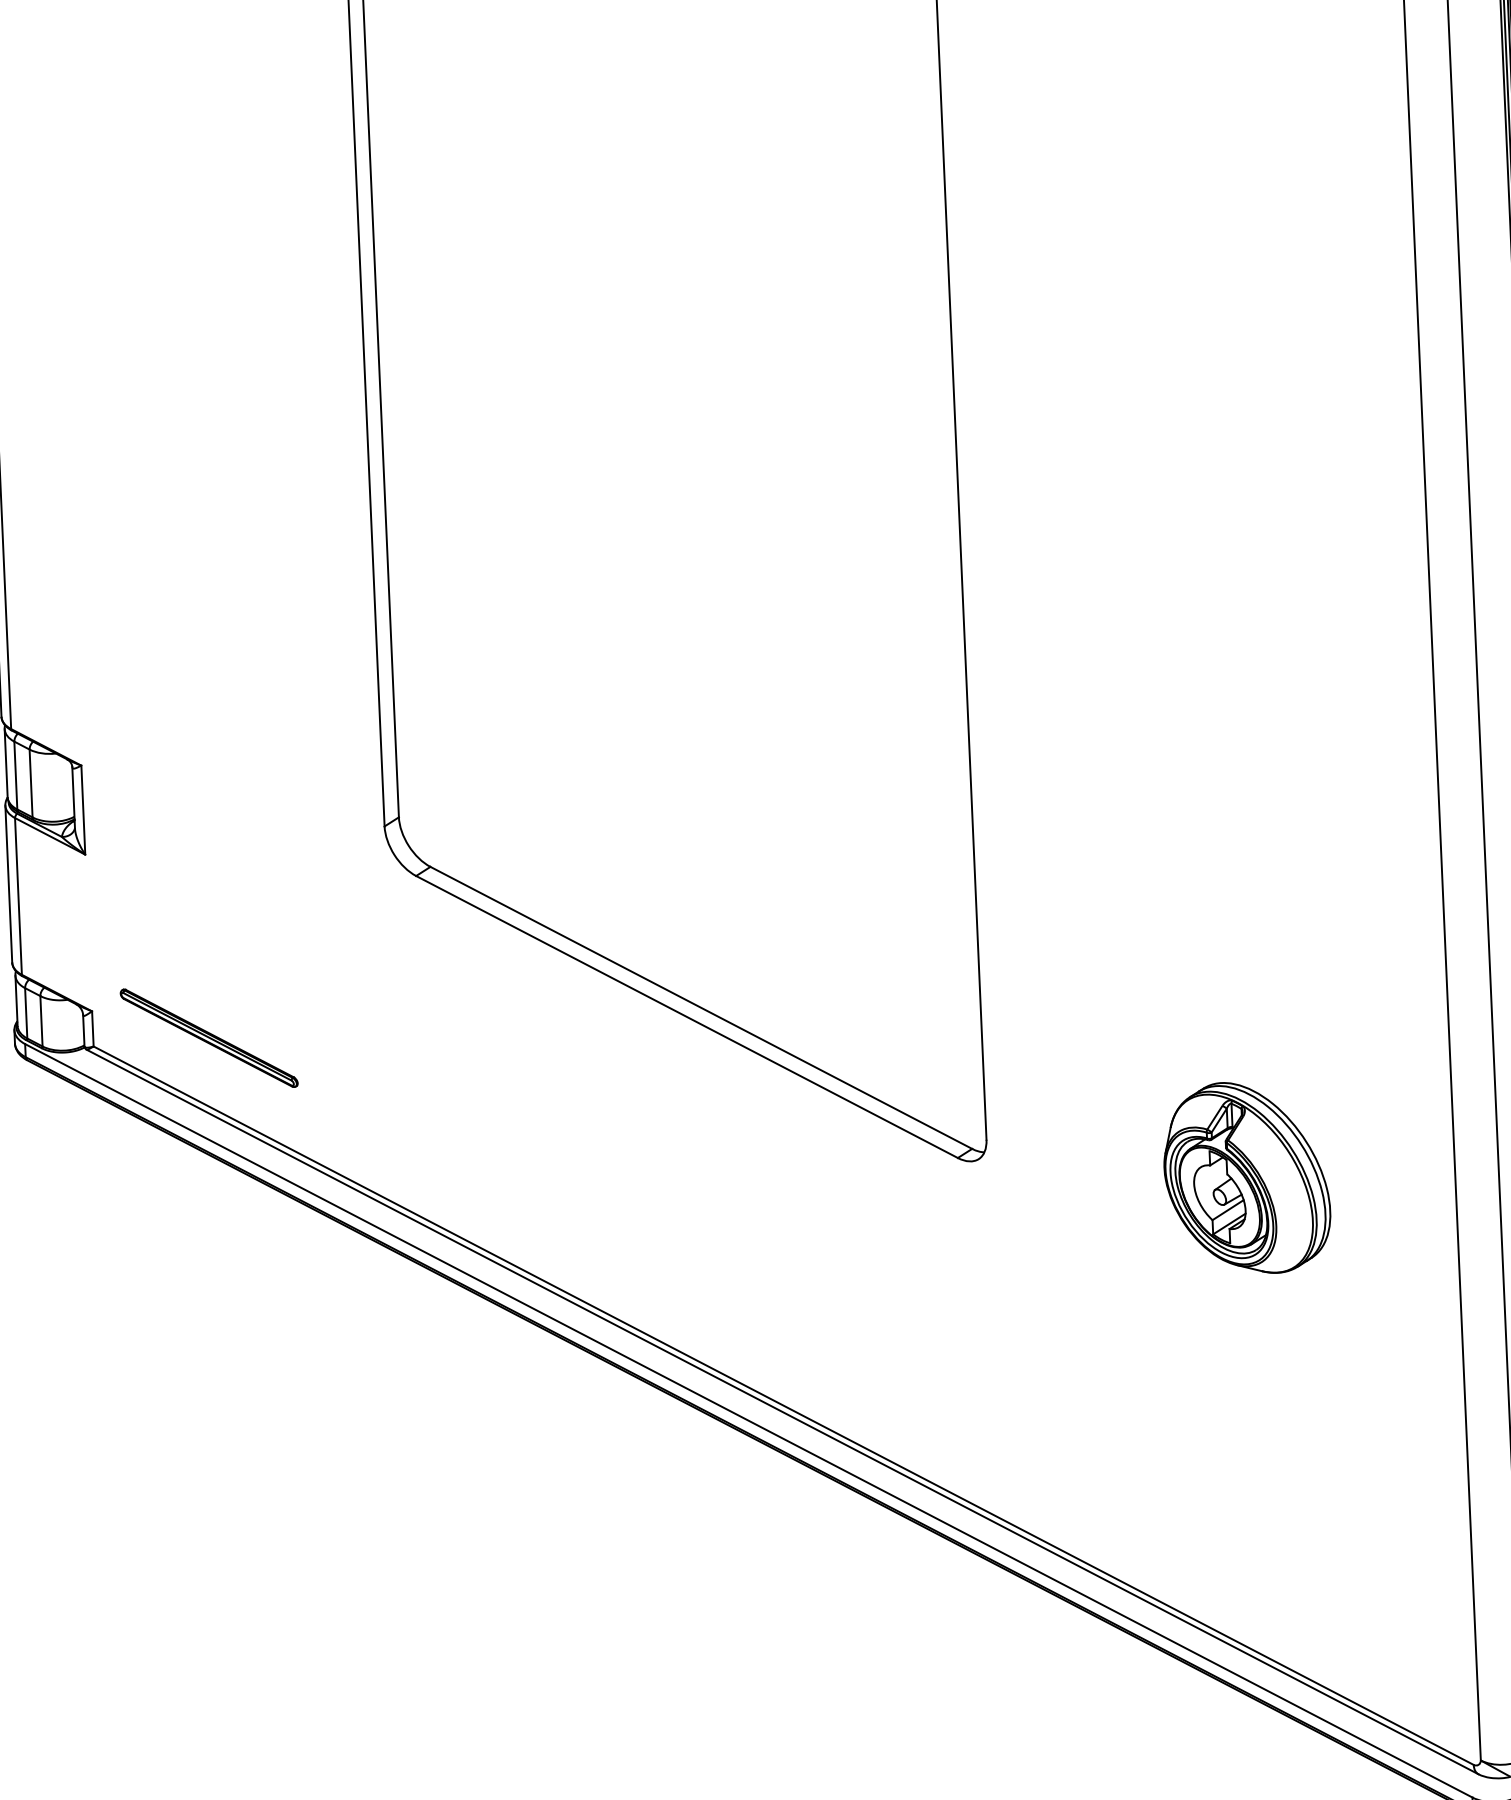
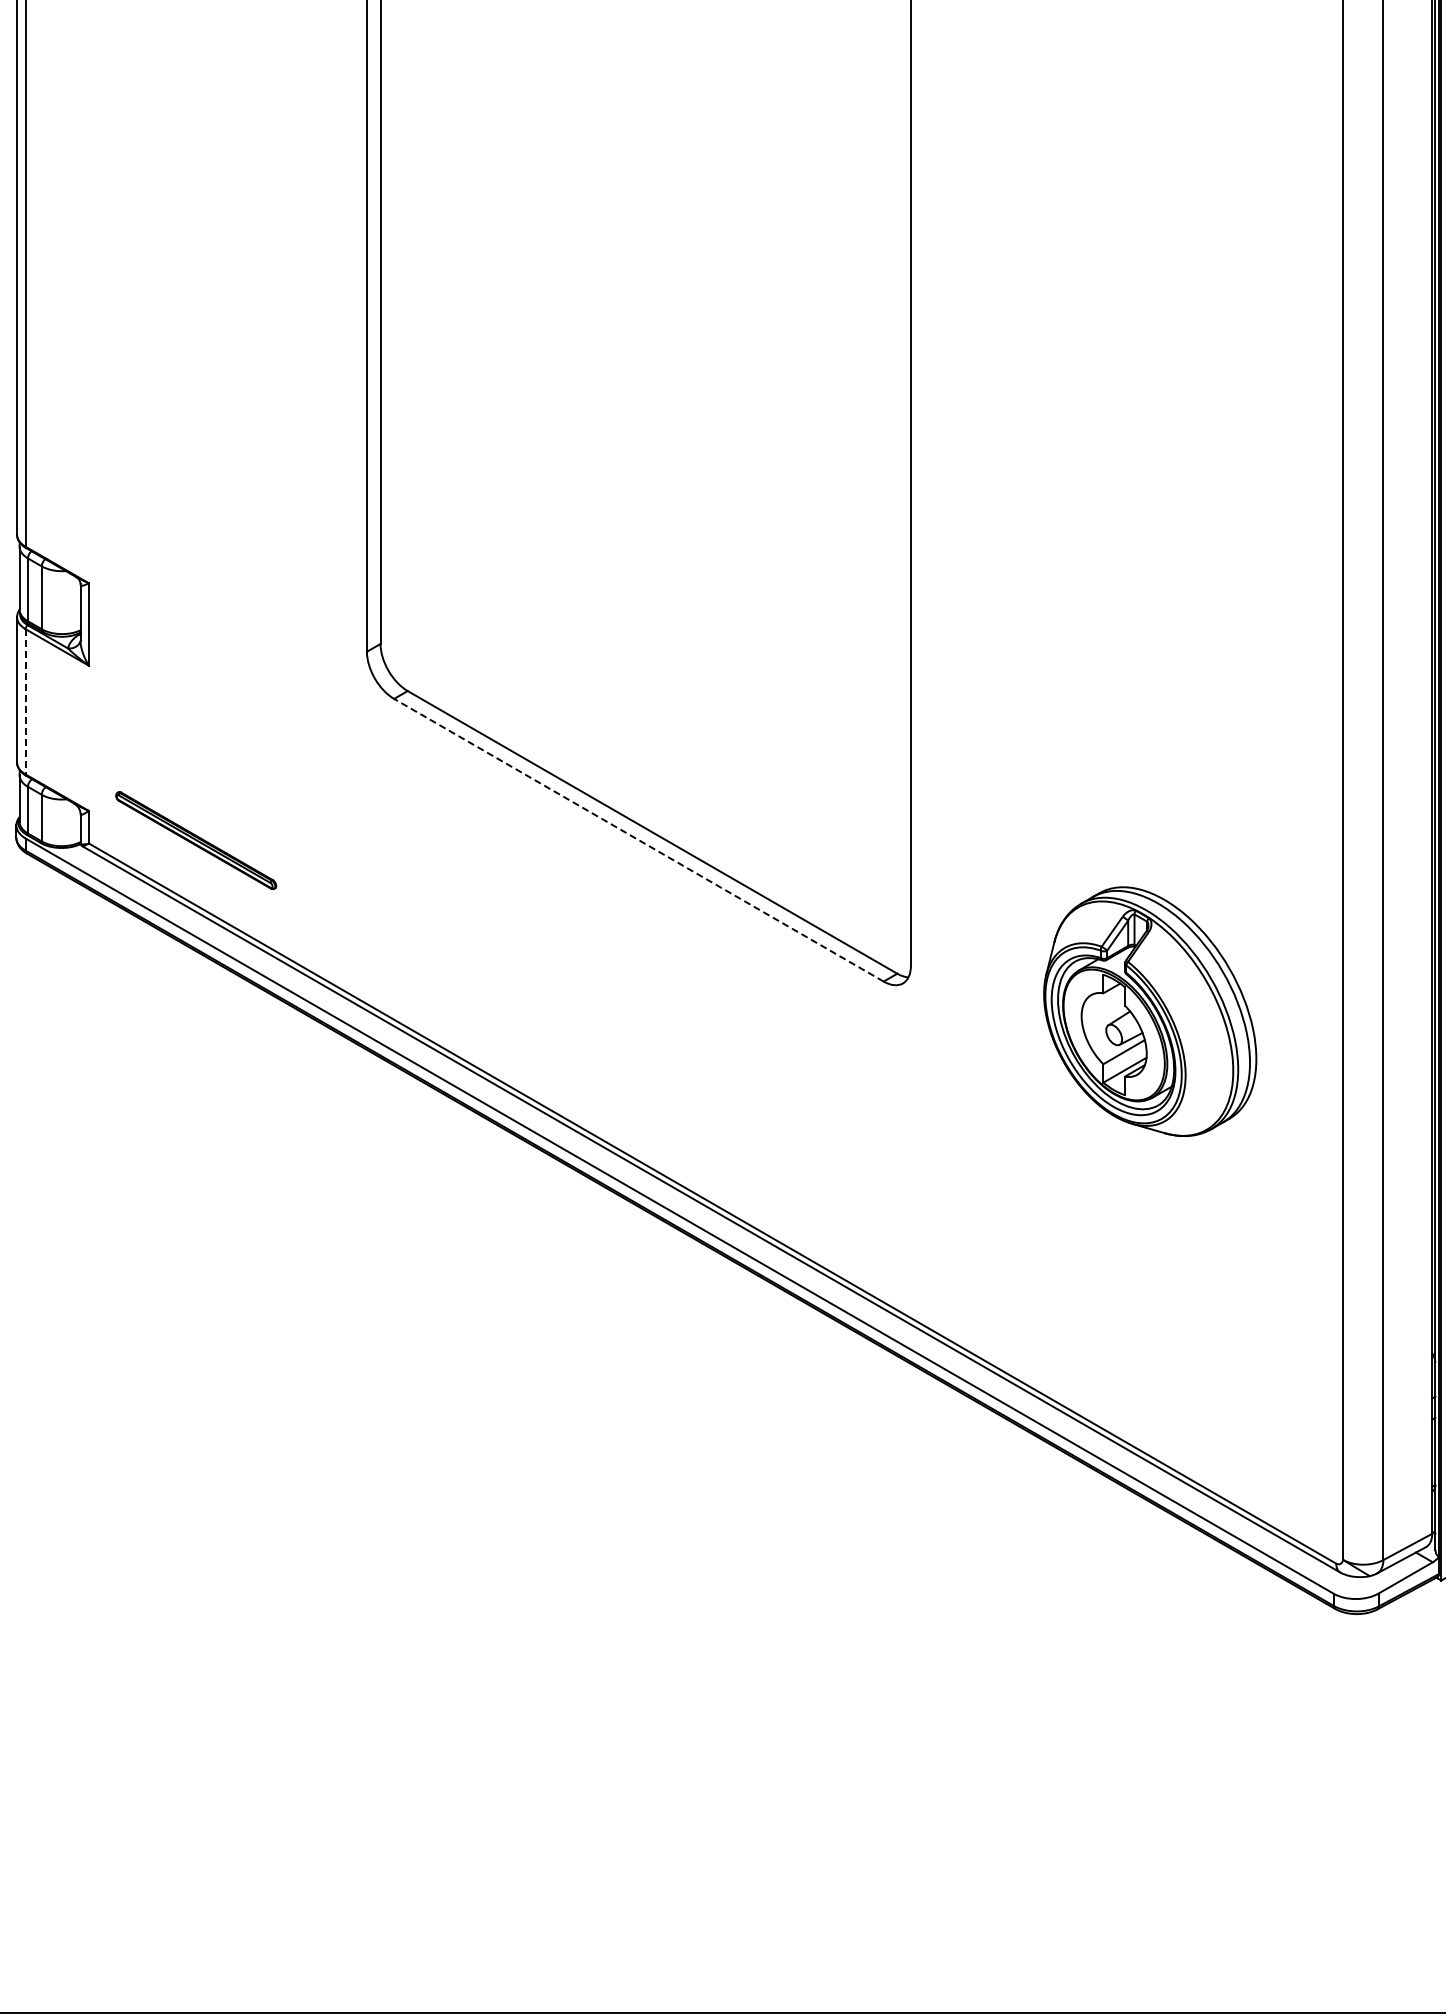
line: (18, 896) -> (25, 701), solid -> dashed
line: (686, 1017) -> (638, 840), solid -> dashed
part: (1246, 1177) -> (1149, 1011), size x1.4

